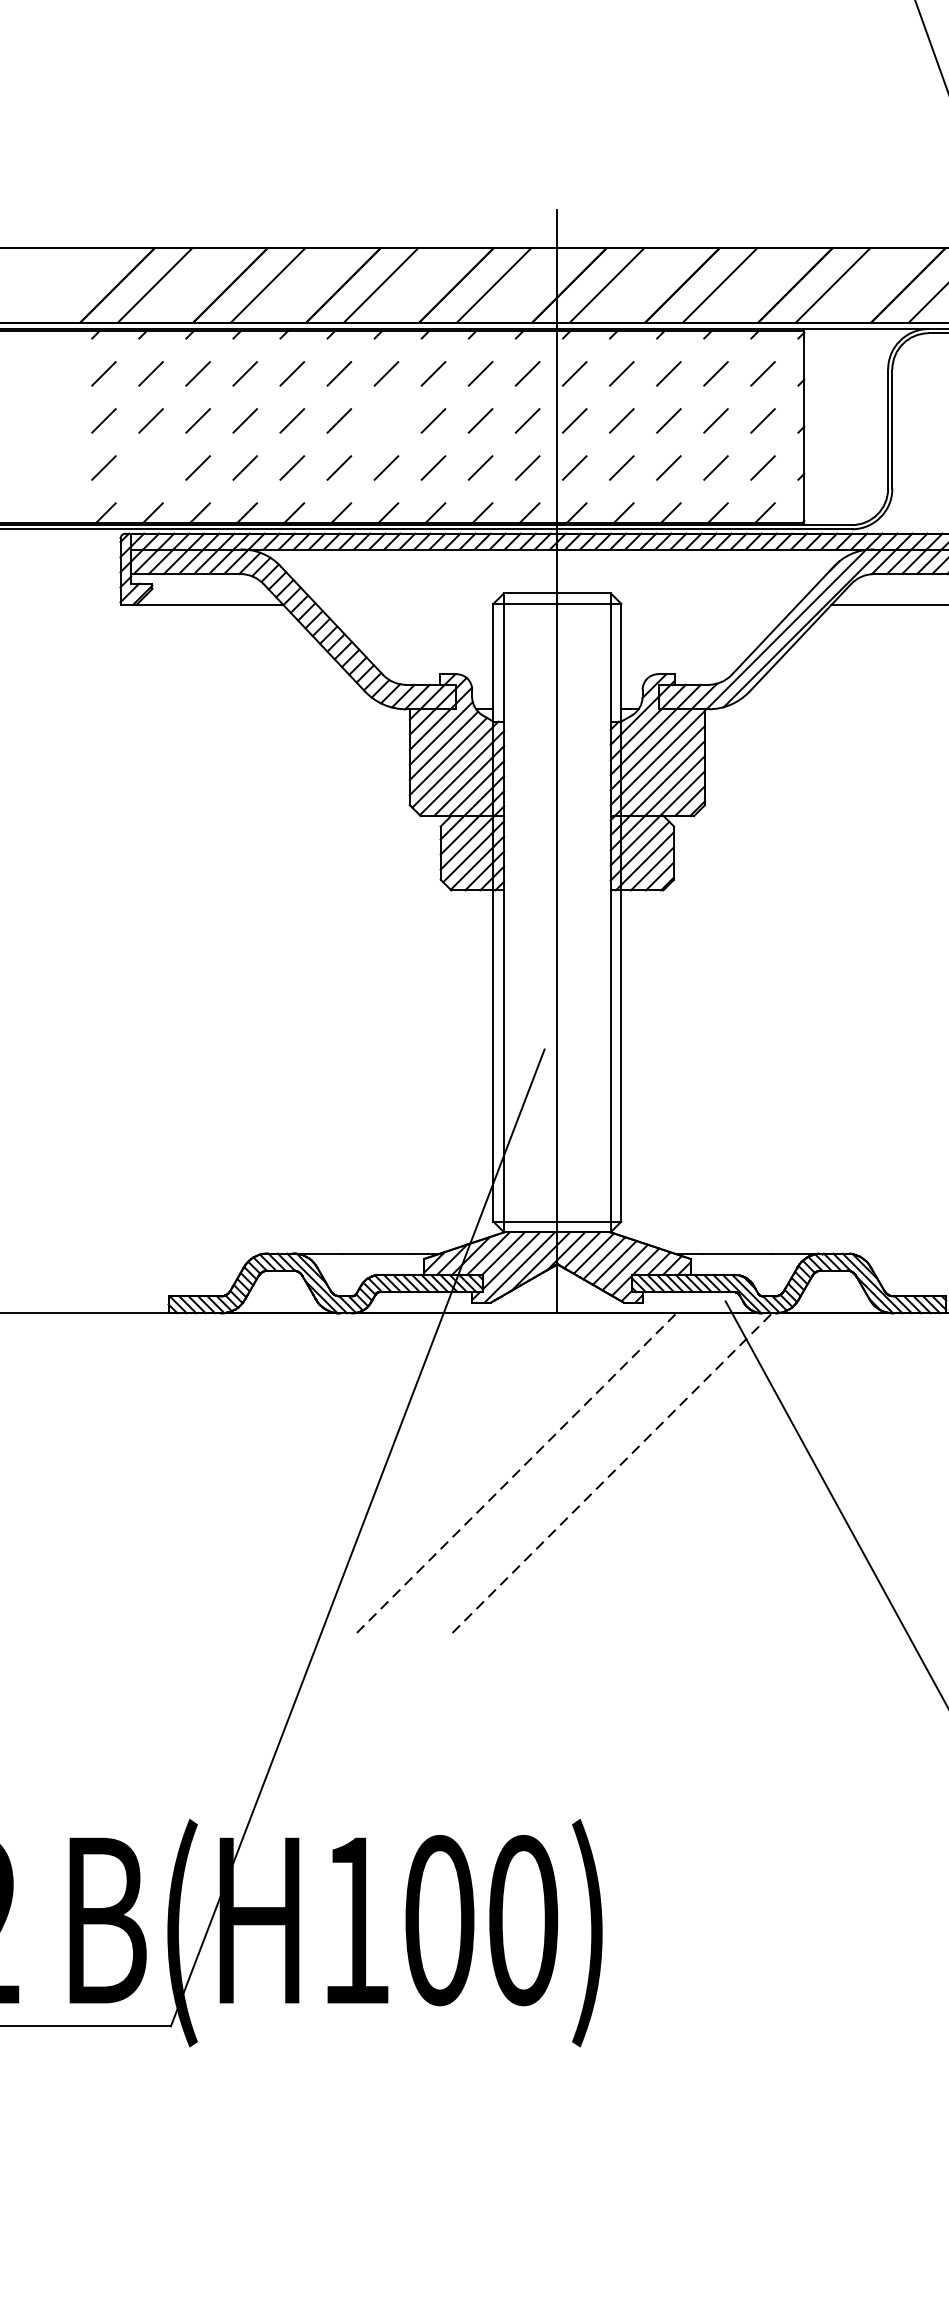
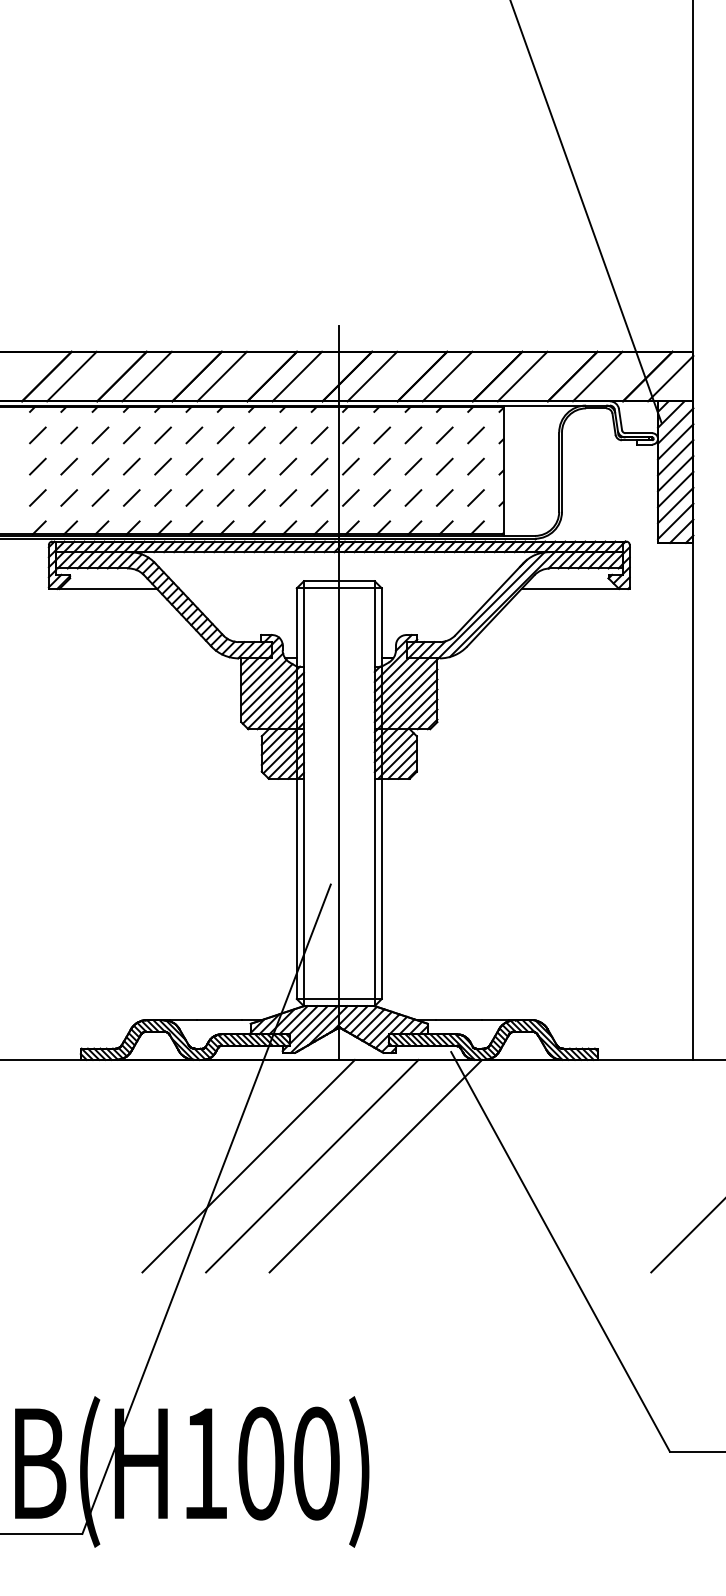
line: (386, 420) -> (225, 466), added
line: (151, 467) -> (69, 497), added
line: (420, 1472) -> (248, 1165), added
line: (517, 1472) -> (312, 1165), dashed -> solid
line: (613, 1472) -> (376, 1165), dashed -> solid

